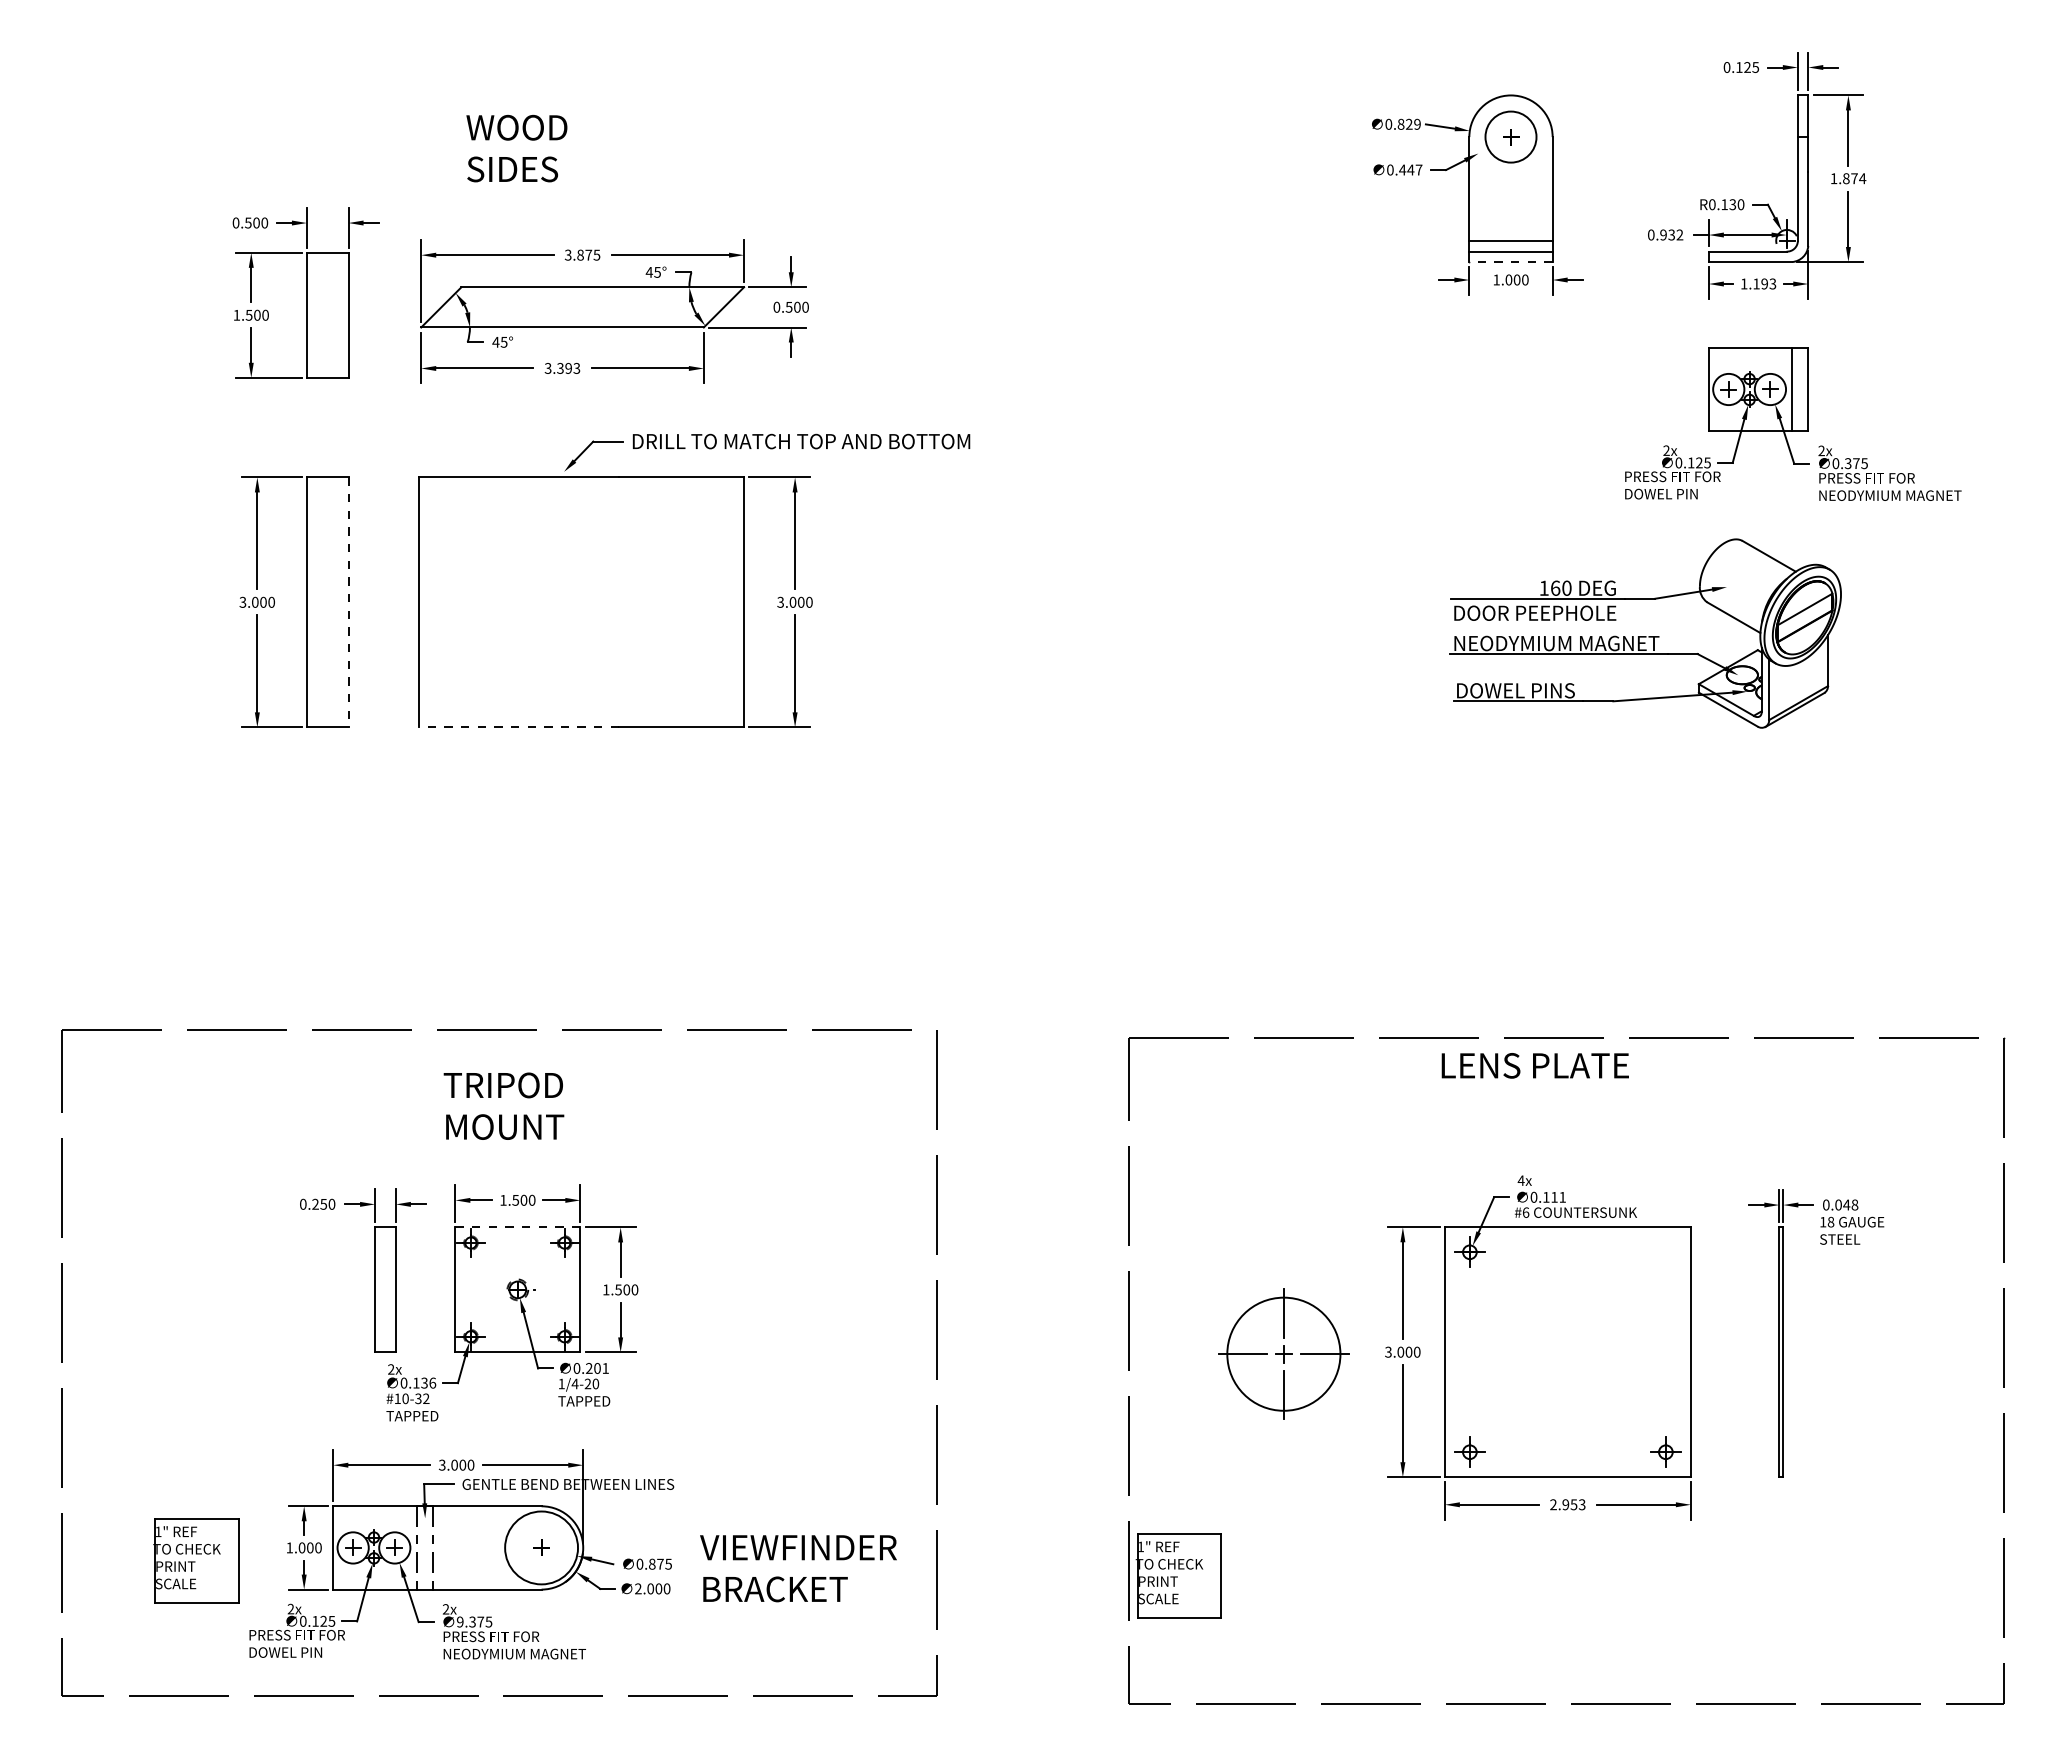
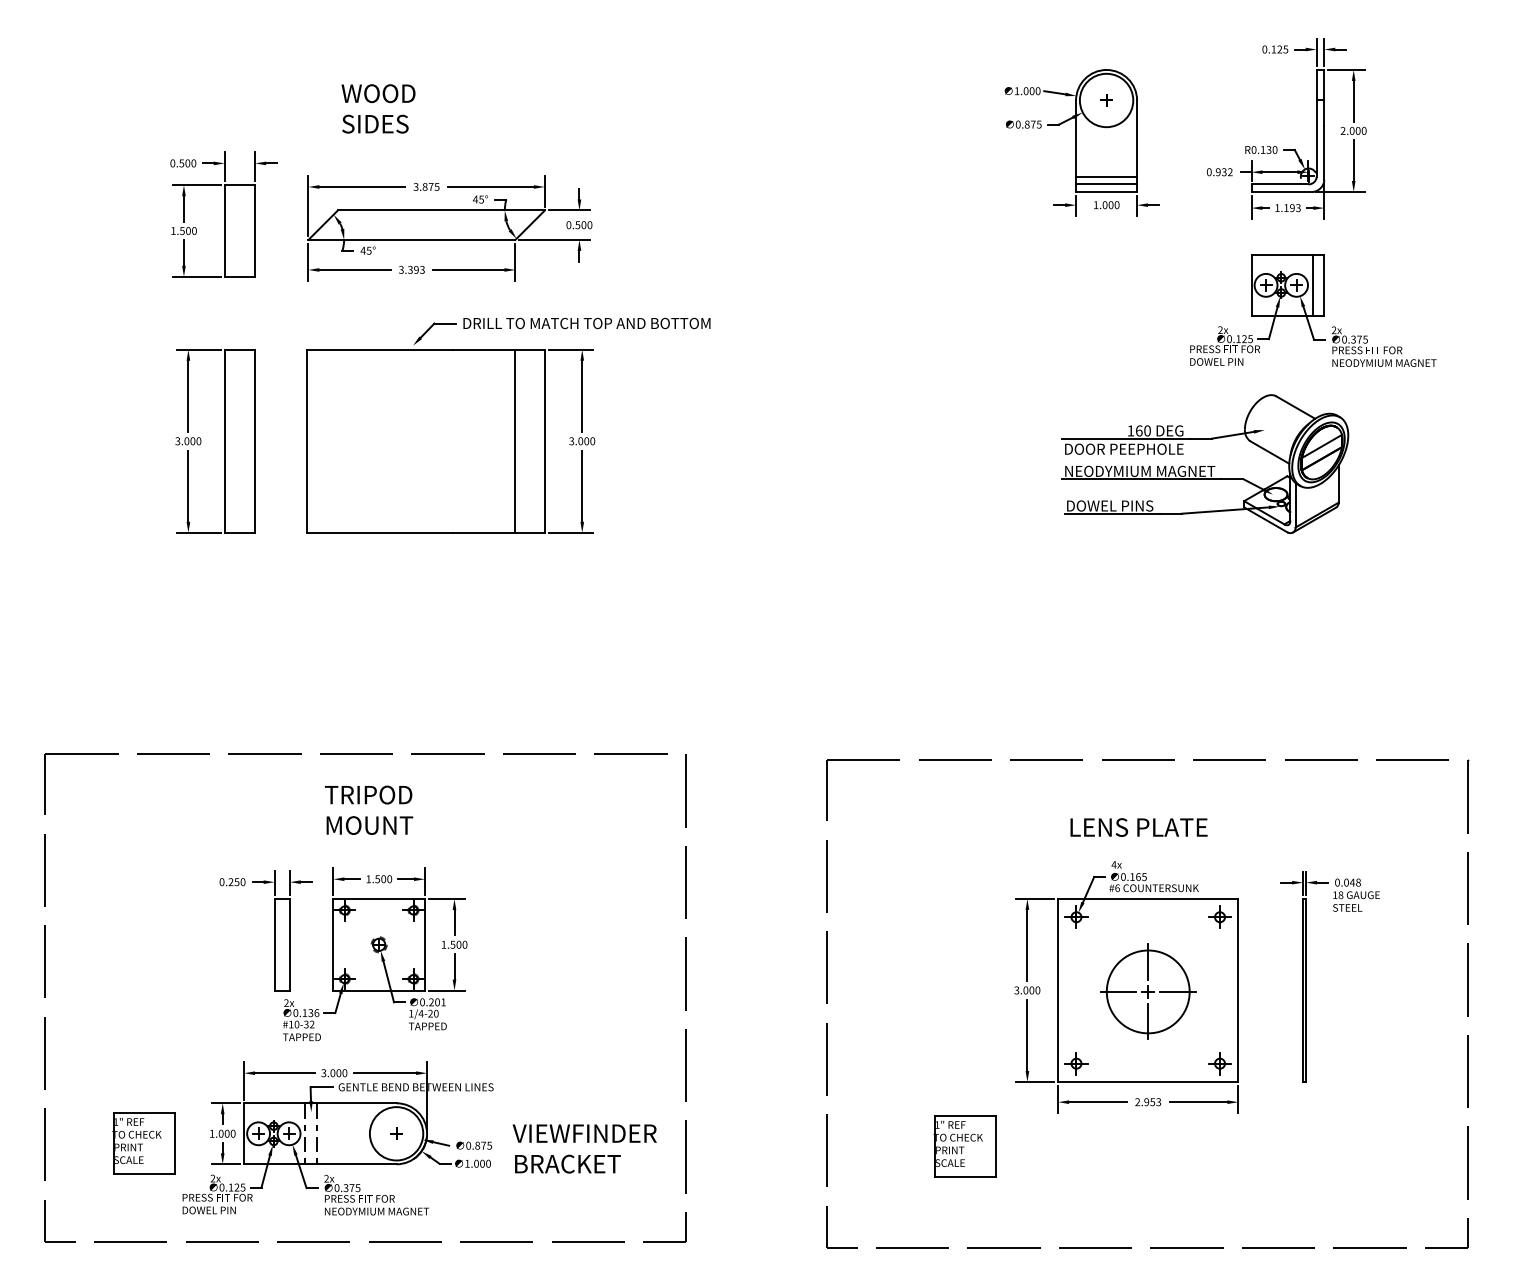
text: (1402, 123) -> (1027, 90), 0.829 -> 1.000
circle: (1510, 136) -> (1106, 100), size x1.43
text: (1410, 169) -> (1032, 124), 0.447 -> 0.875
text: (1848, 178) -> (1353, 130), 1.874 -> 2.000
line: (1511, 262) -> (1106, 192), dashed -> solid
line: (348, 602) -> (255, 441), dashed -> solid
line: (703, 602) -> (515, 441), added
line: (519, 727) -> (380, 532), dashed -> solid
text: (1534, 1065) -> (1138, 827), moved
text: (1558, 1196) -> (1141, 876), 0.111 -> 0.165
line: (517, 1227) -> (378, 899), dashed -> solid
part: (1665, 1251) -> (1219, 916), added
part: (1283, 1353) -> (1147, 991), moved
part: (1178, 1575) -> (964, 1145), moved
text: (638, 1588) -> (467, 1163), 2.000 -> 1.000
text: (460, 1621) -> (337, 1187), 9.375 -> 0.375

